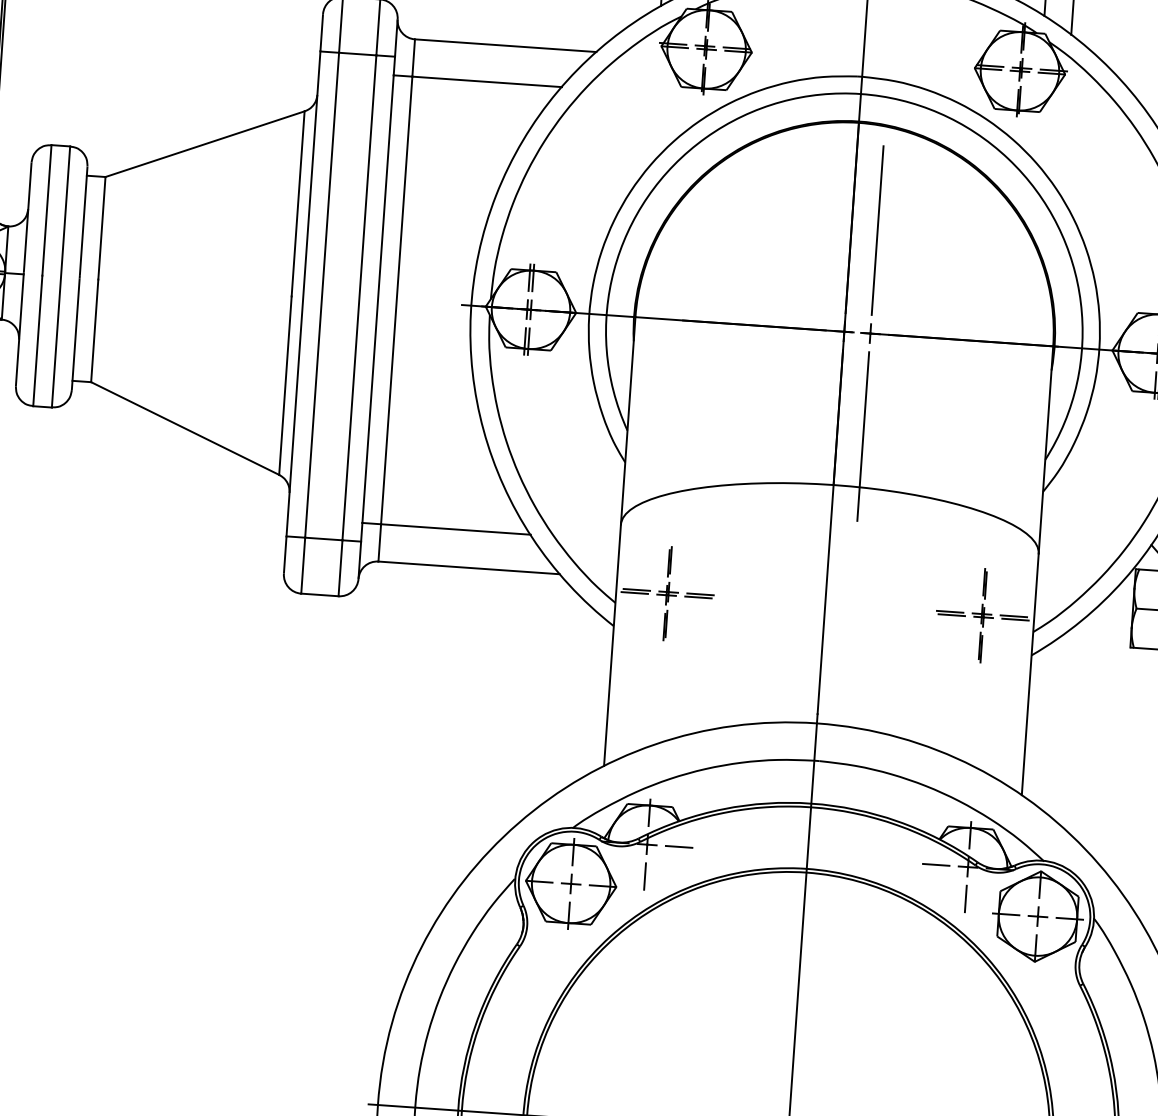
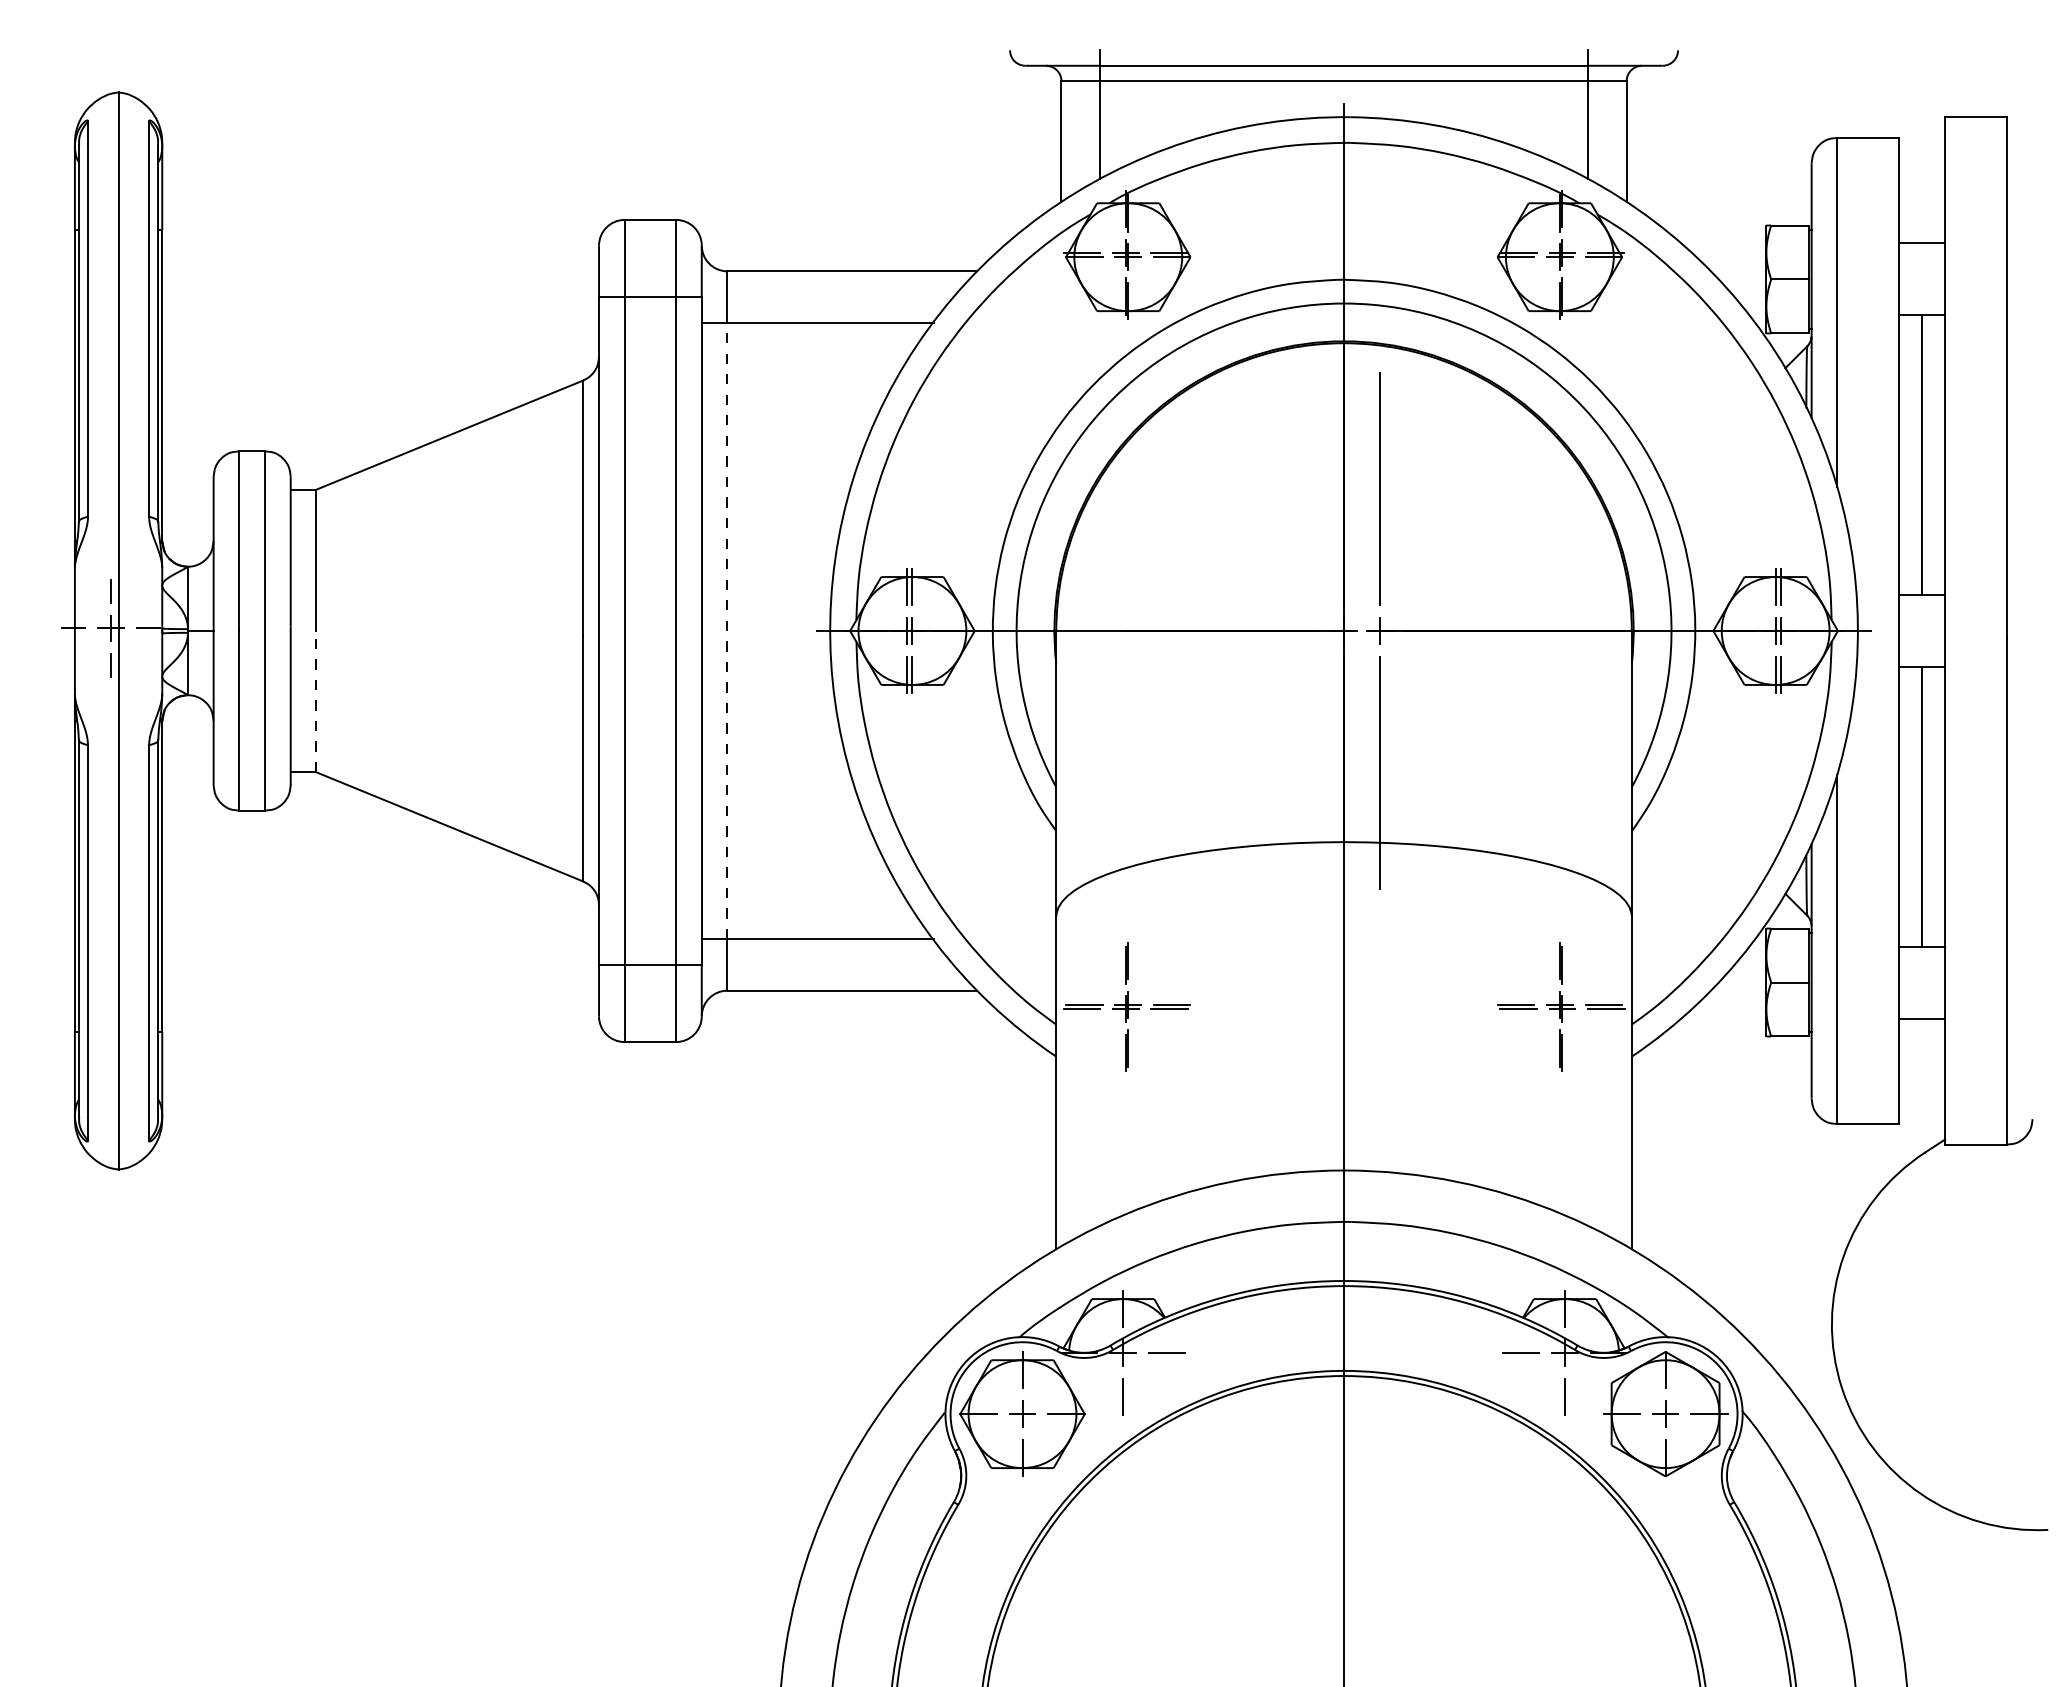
line: (396, 300) -> (727, 630), solid -> dashed
line: (94, 330) -> (316, 701), solid -> dashed

